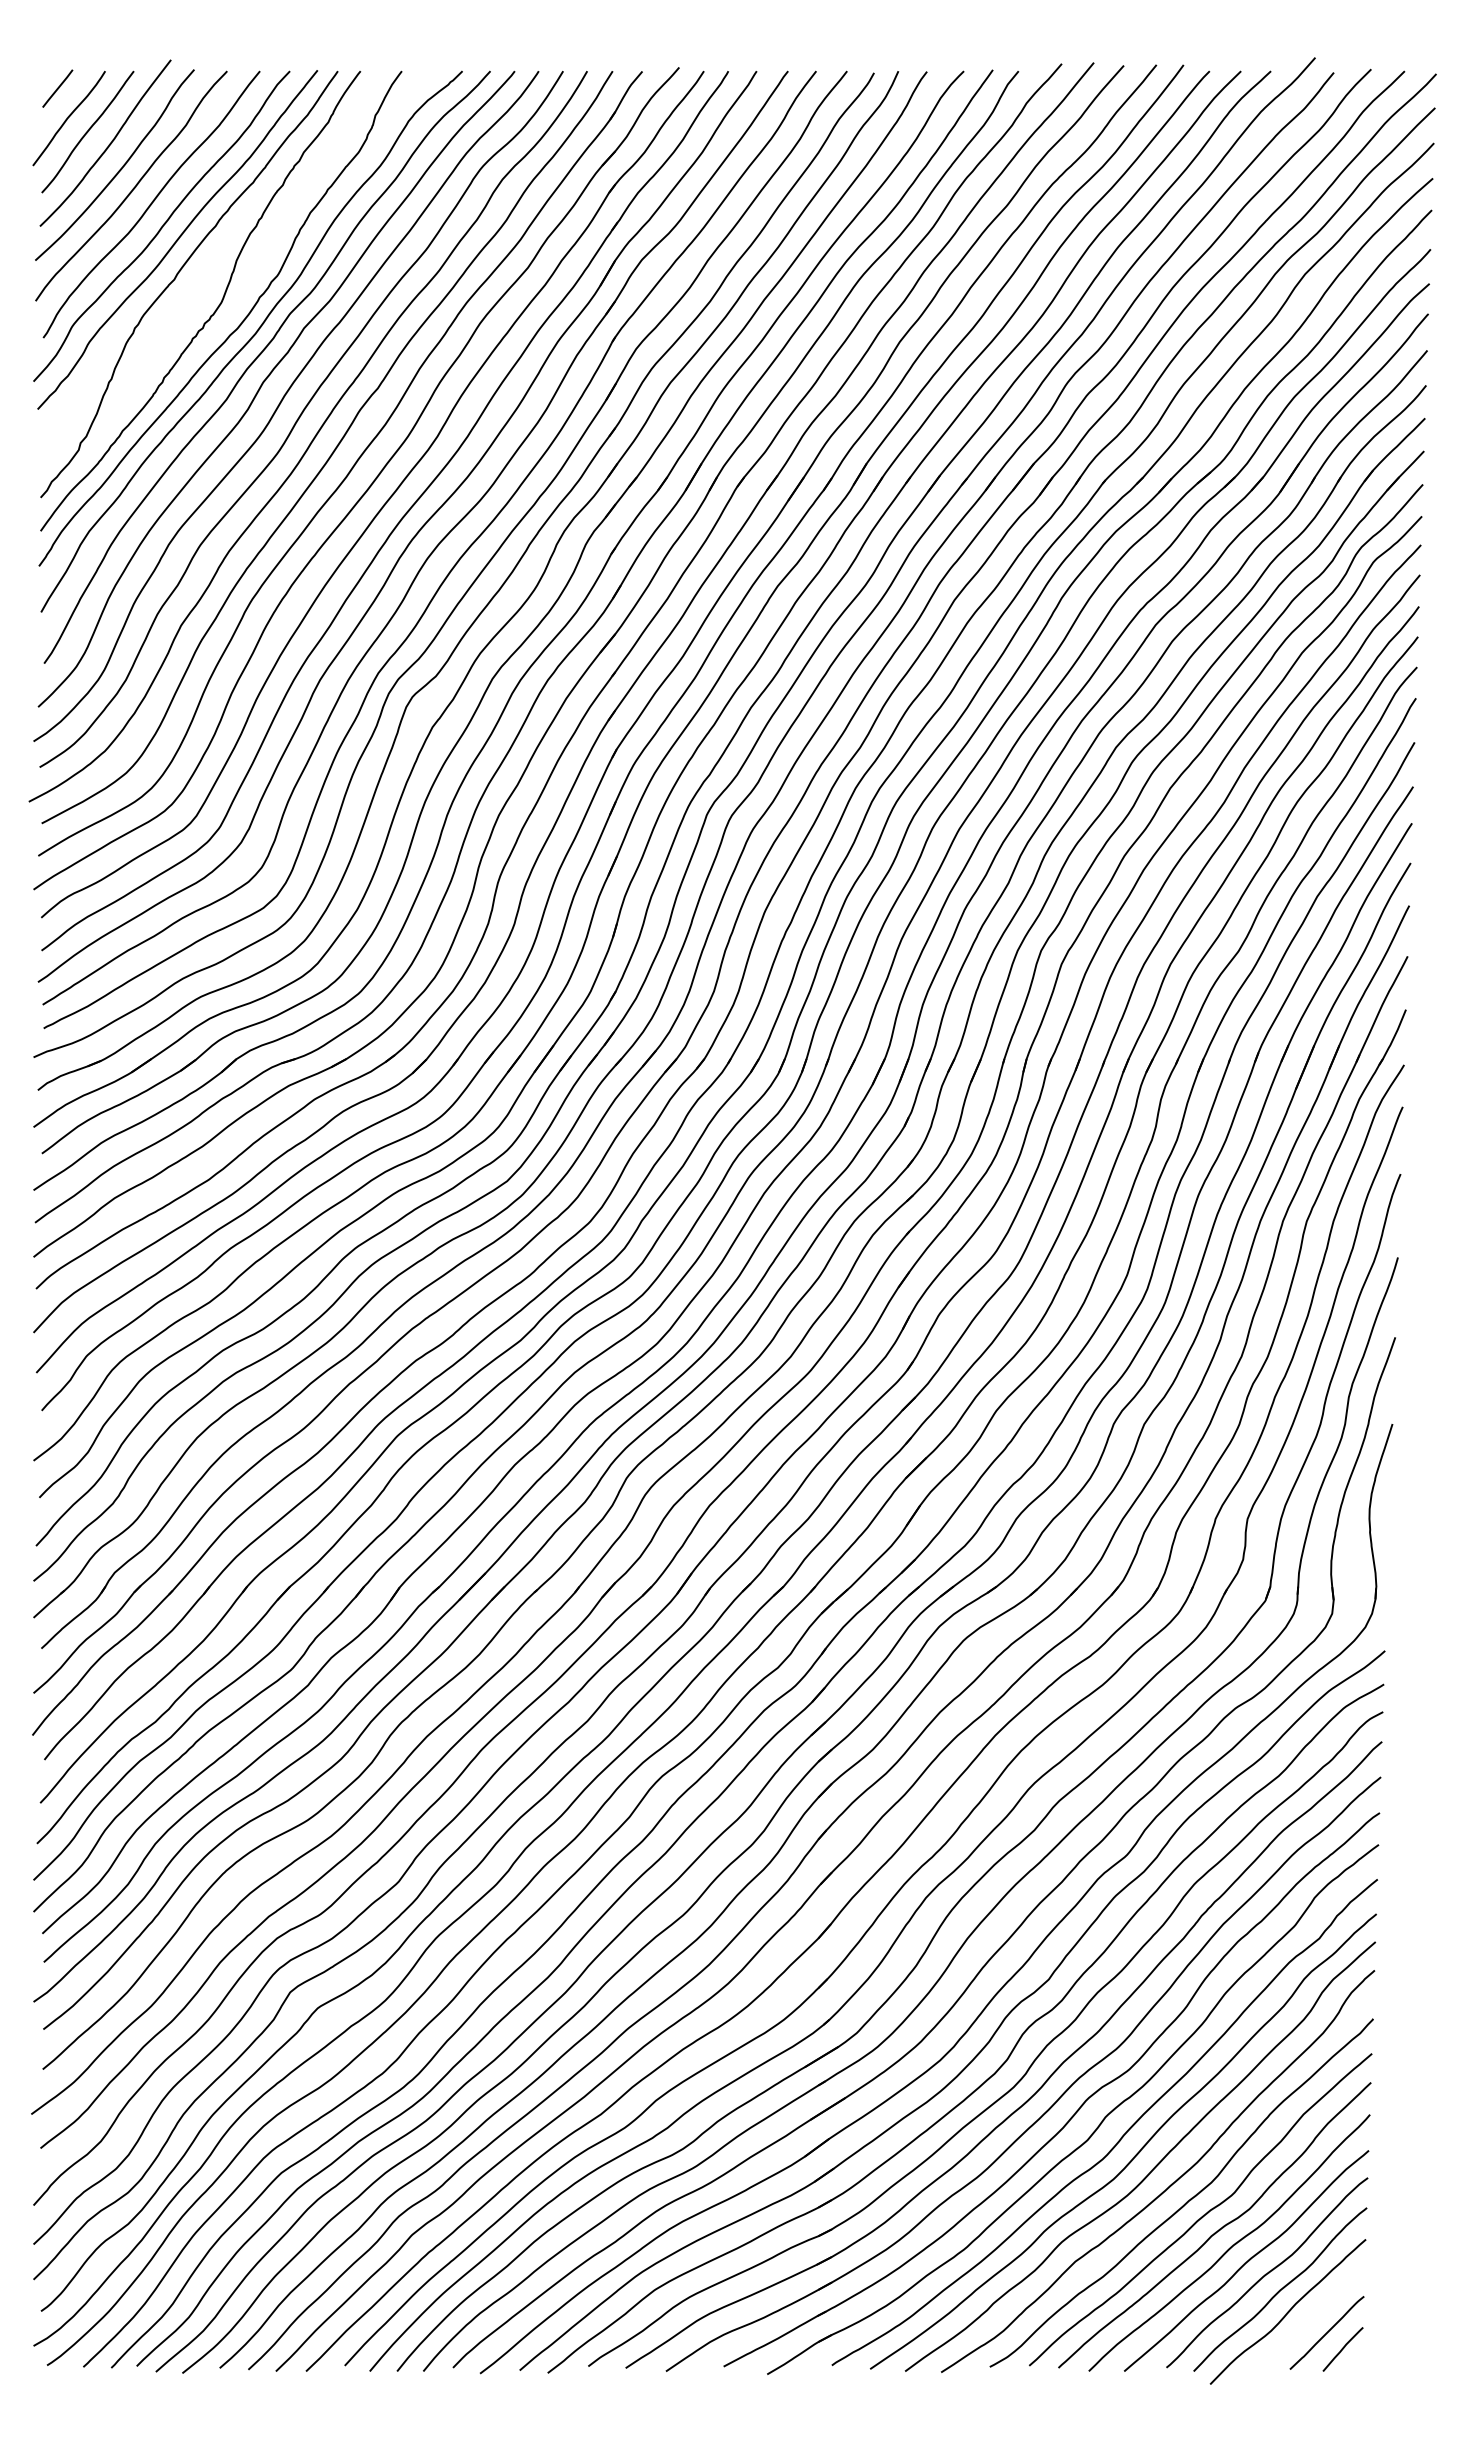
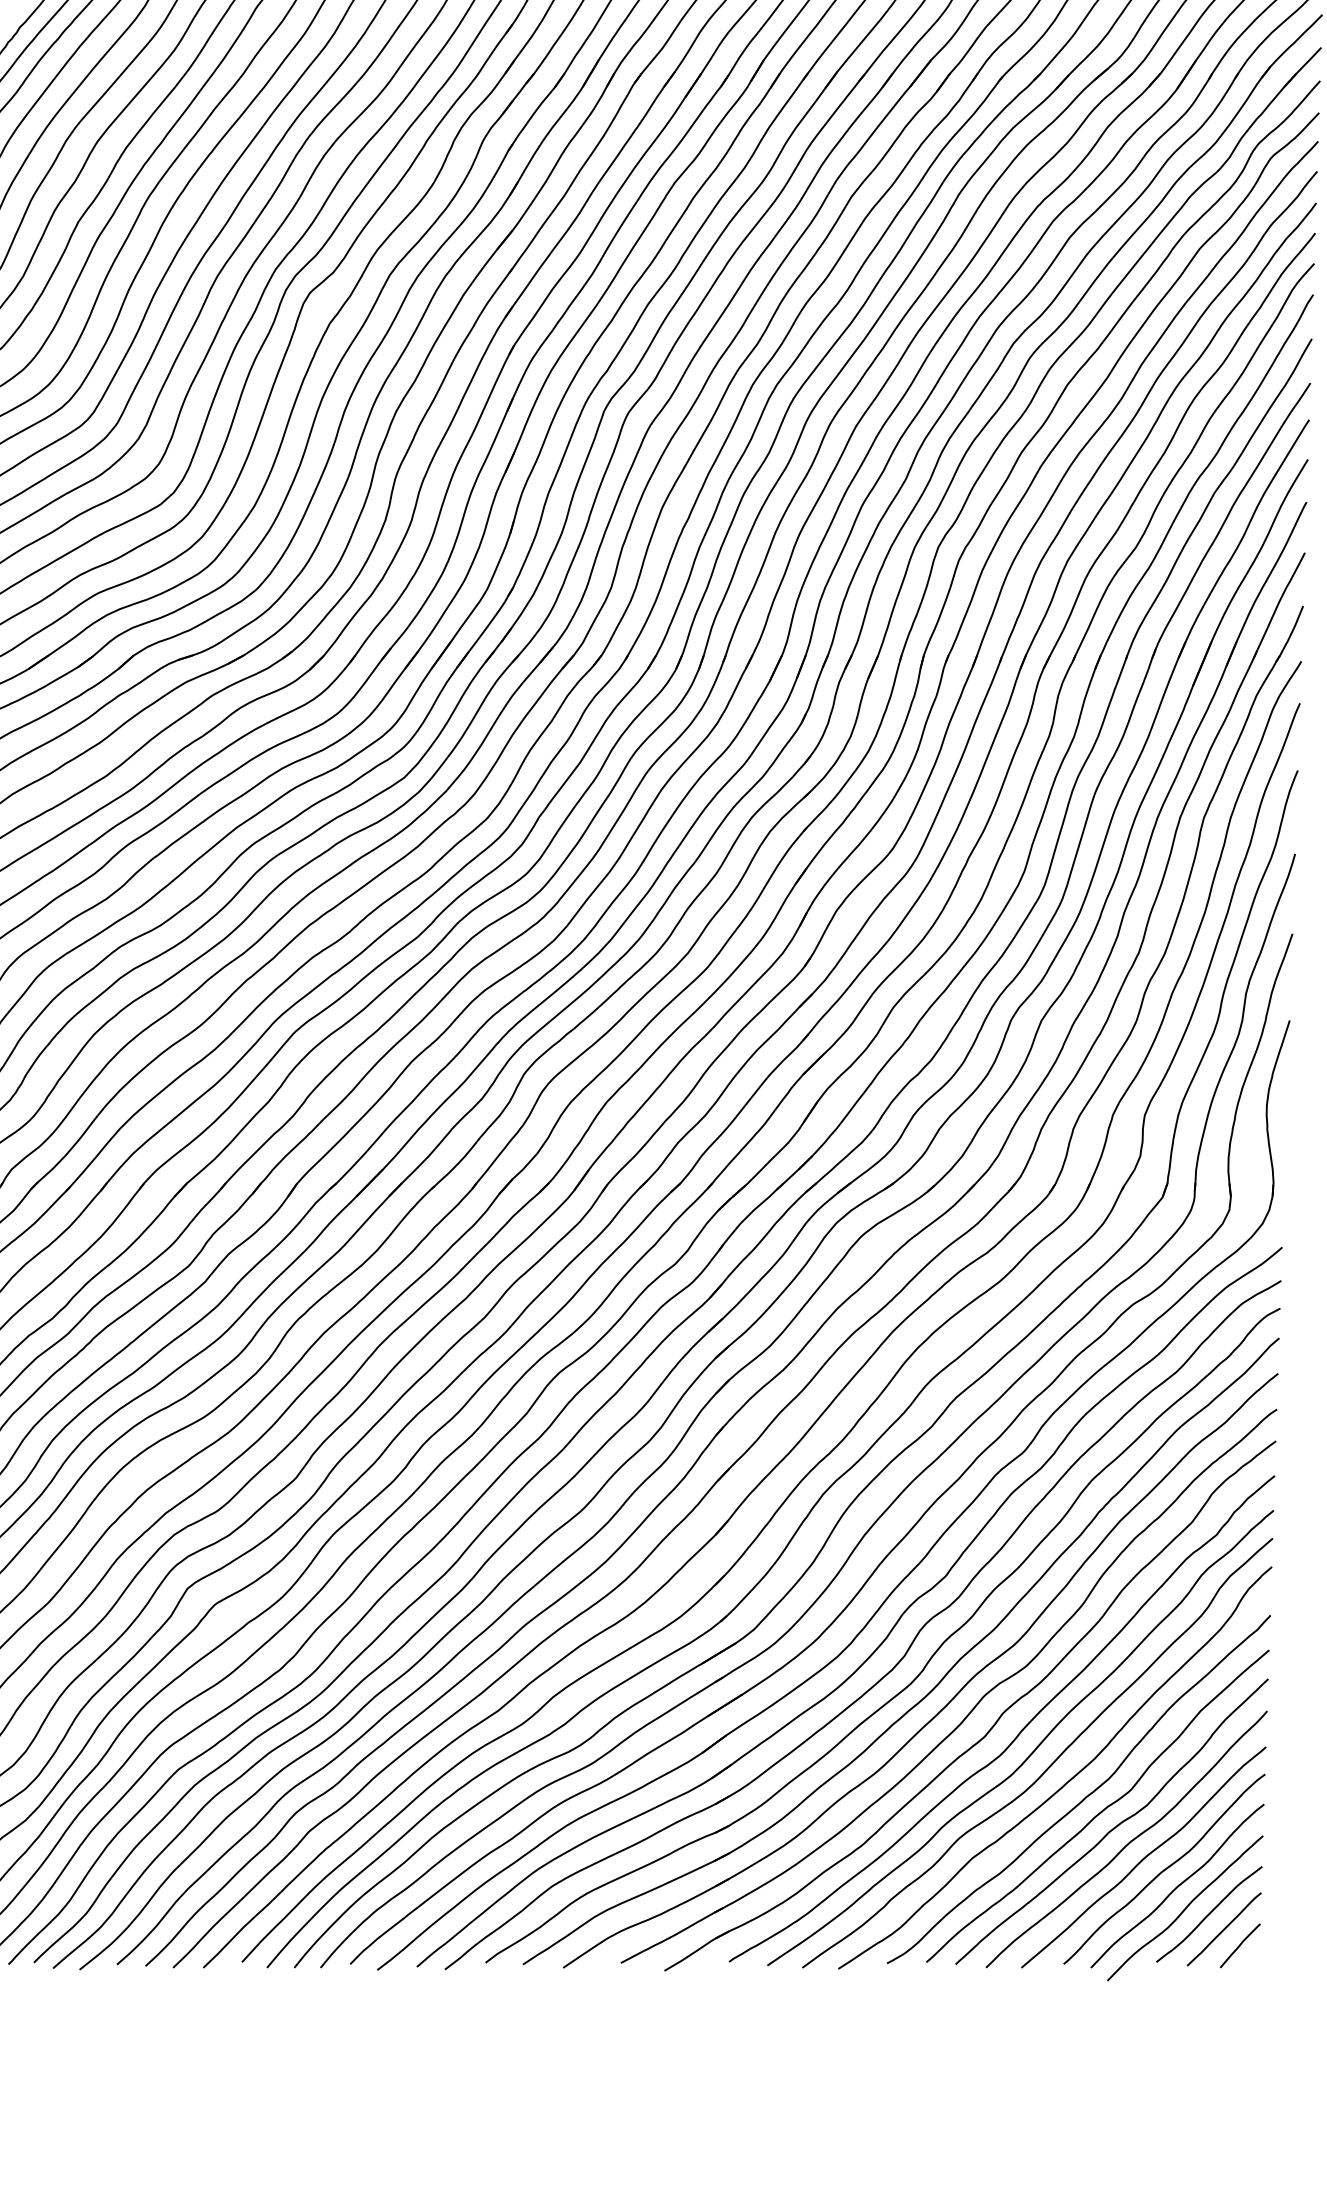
curve: (1312, 2317) -> (1209, 1913), added

